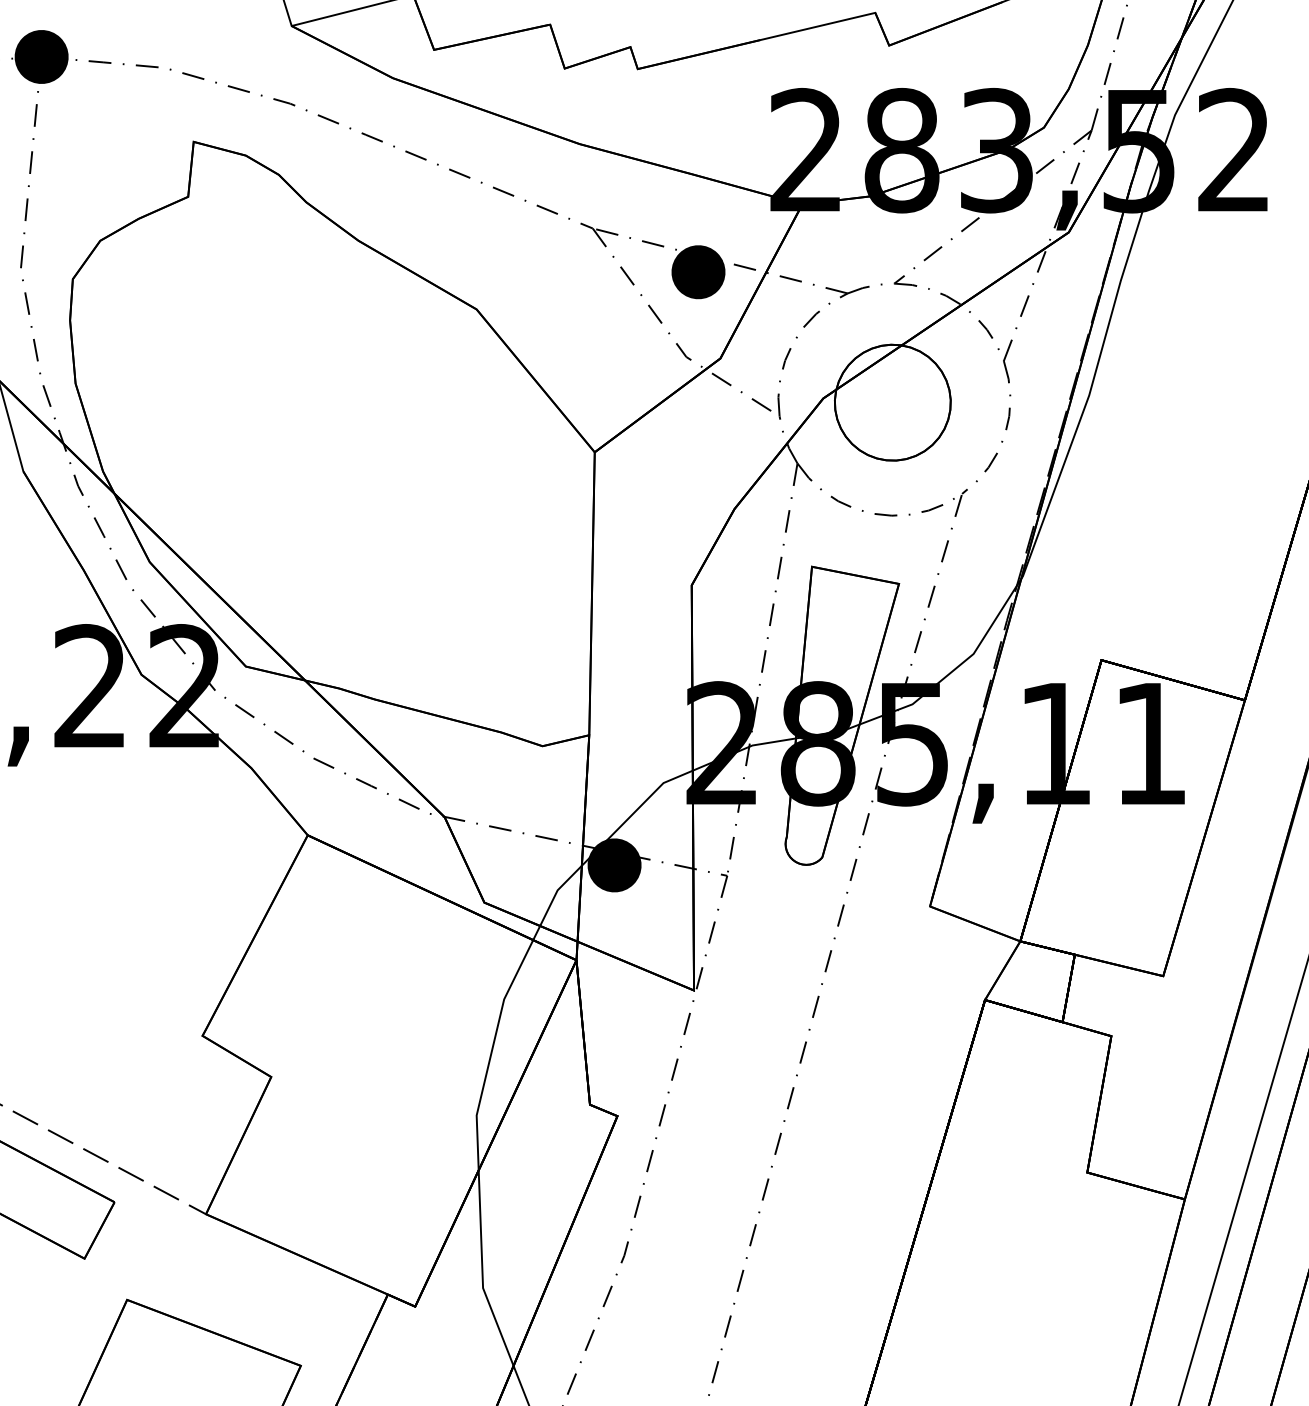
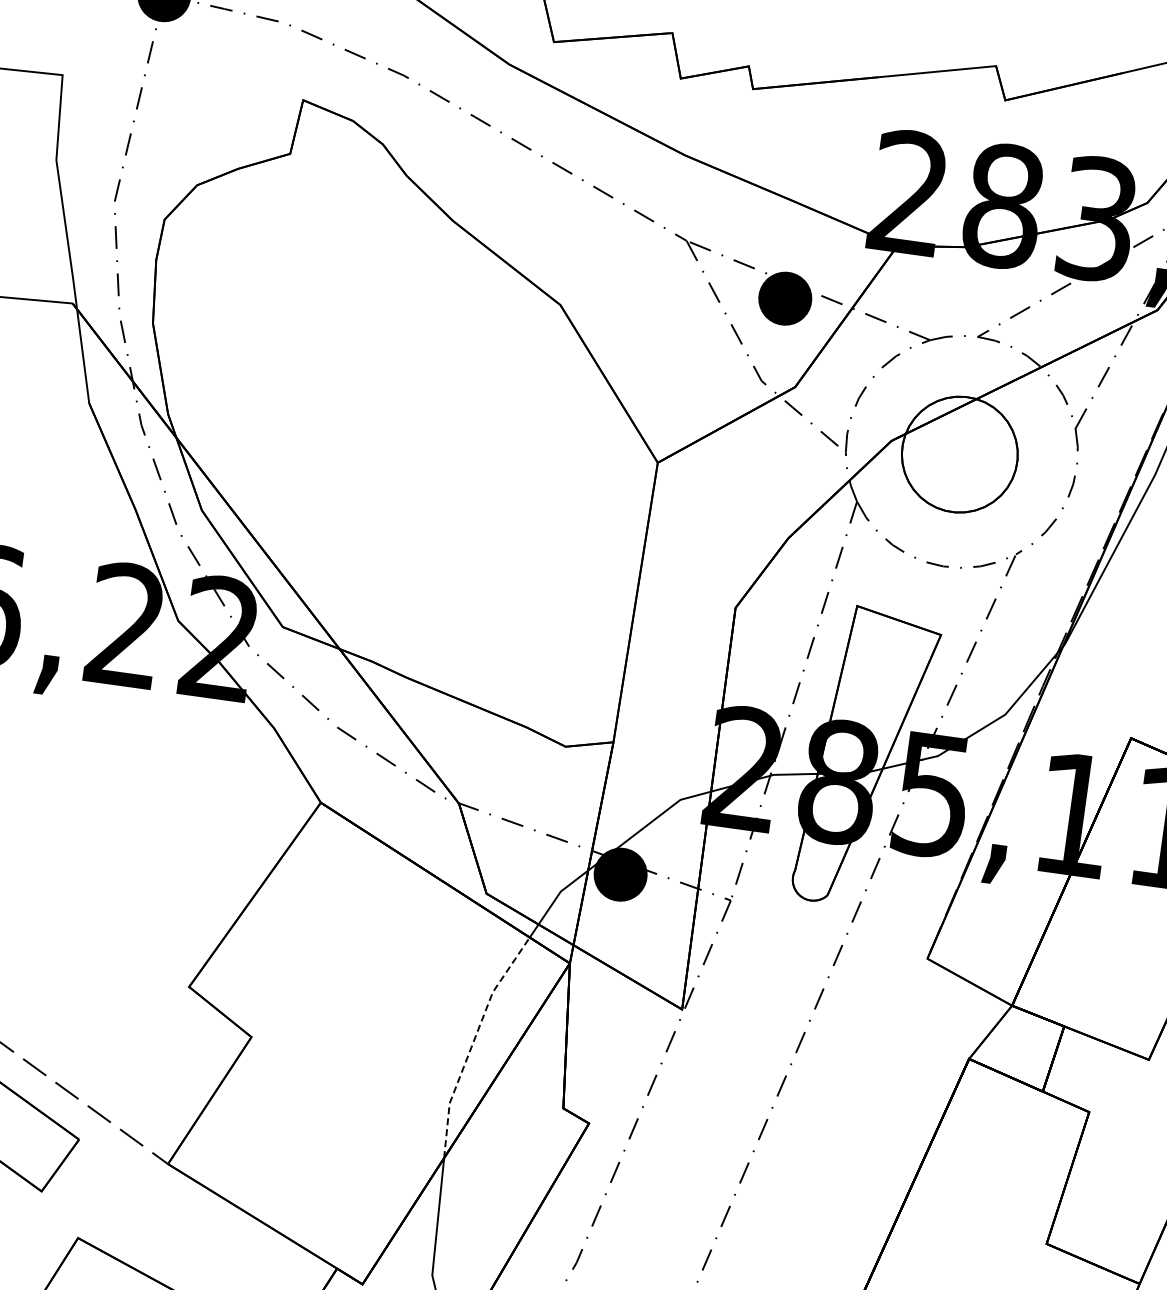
line: (491, 1051) -> (473, 1042), solid -> dashed

